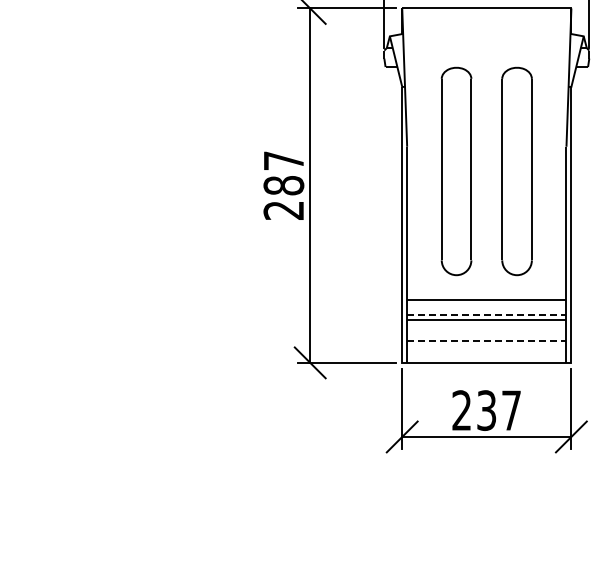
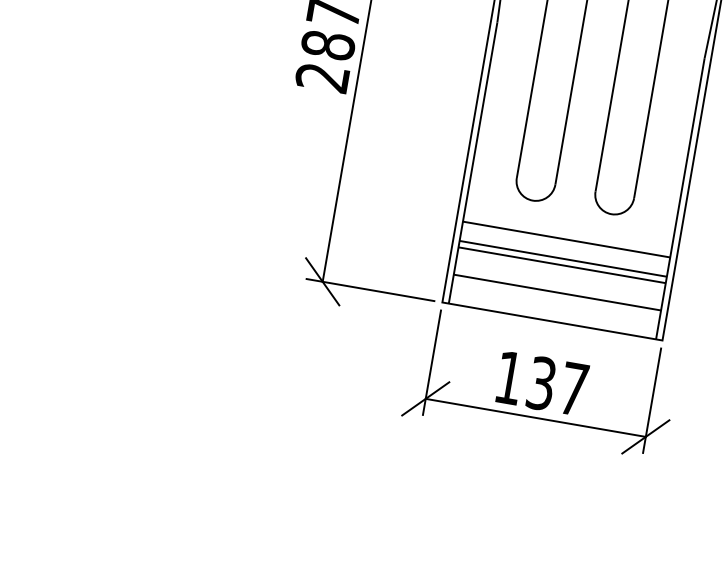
line: (486, 314) -> (562, 258), dashed -> solid
line: (486, 340) -> (557, 292), dashed -> solid
text: (461, 410) -> (508, 377), 237 -> 137

